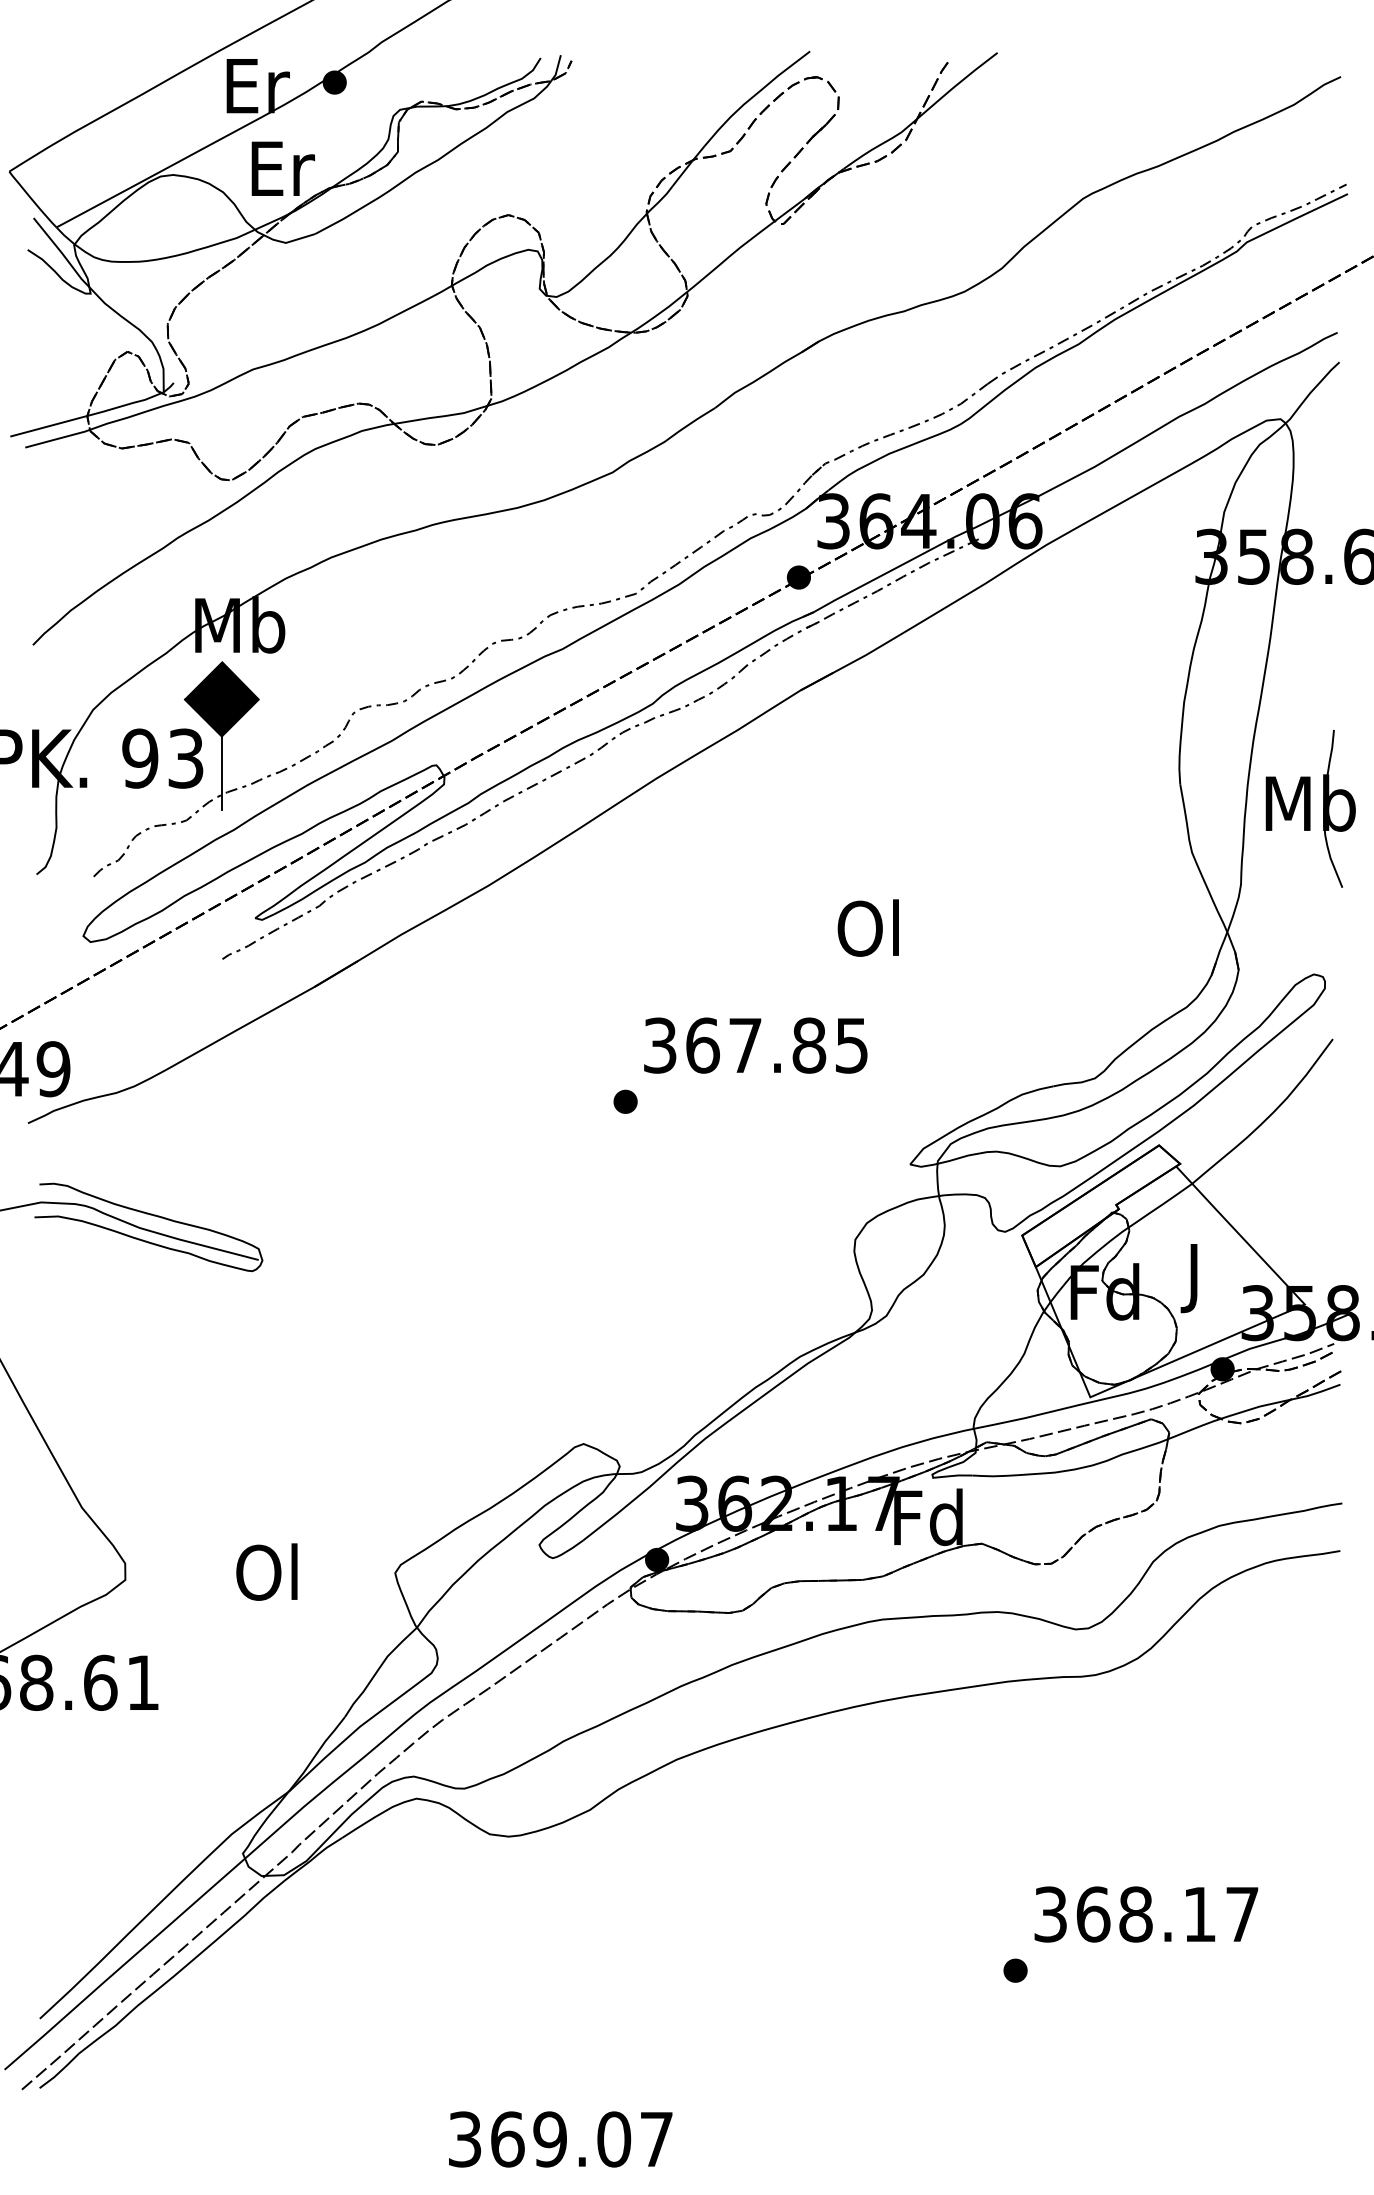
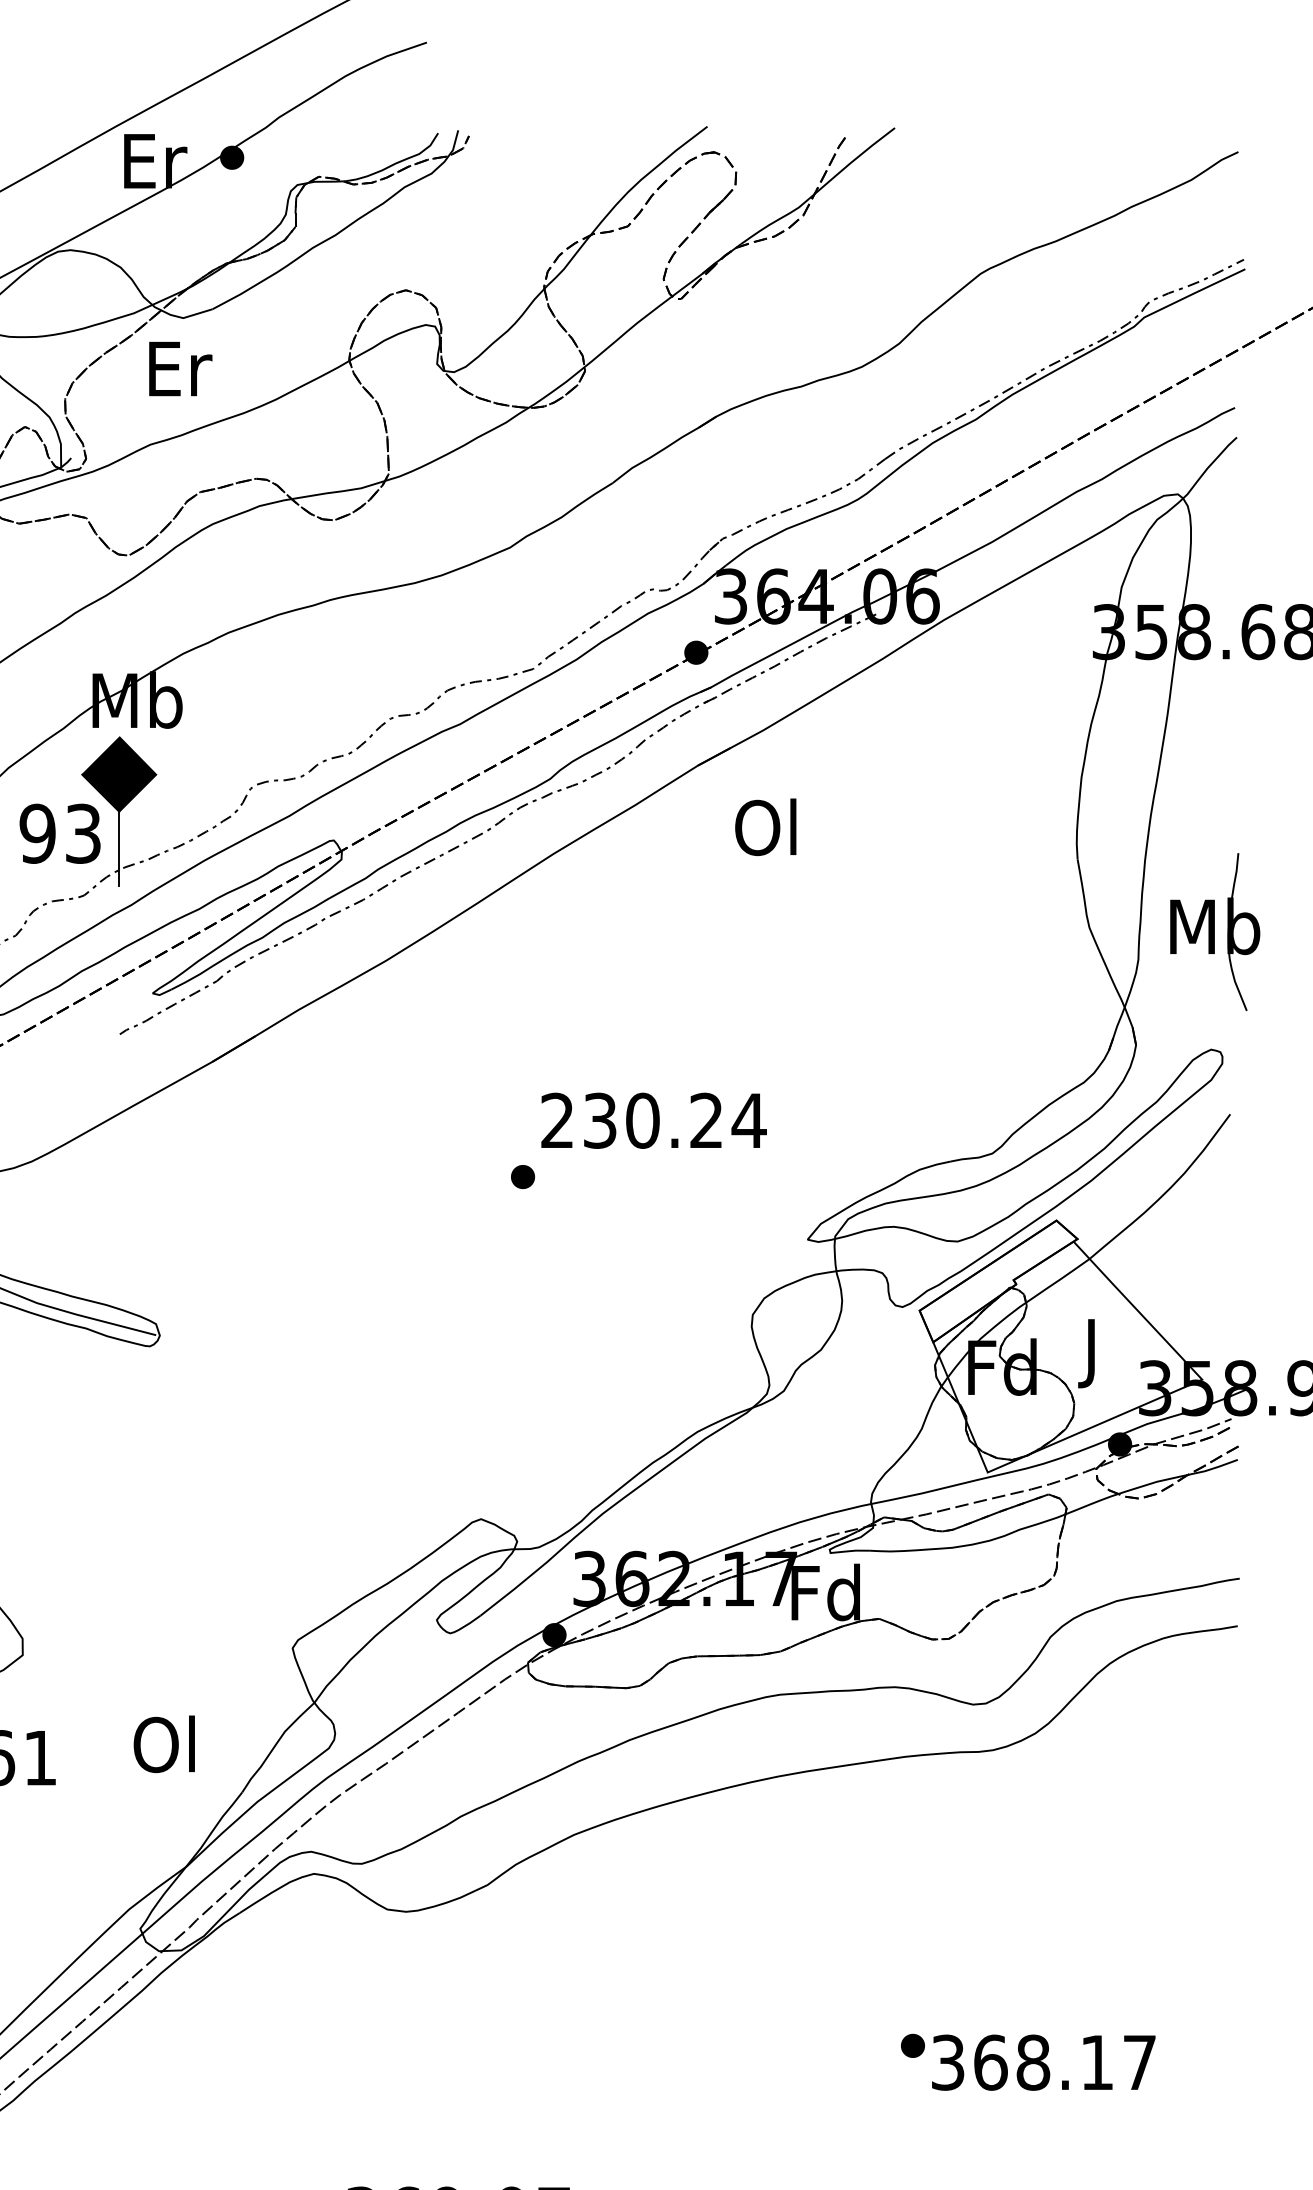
text: (282, 168) -> (179, 368), moved
part: (1310, 808) -> (1214, 931), moved
text: (867, 927) -> (764, 826), moved
text: (756, 1045) -> (653, 1120), 367.85 -> 230.24
text: (266, 1571) -> (163, 1743), moved
text: (1146, 1914) -> (1043, 2062), moved

